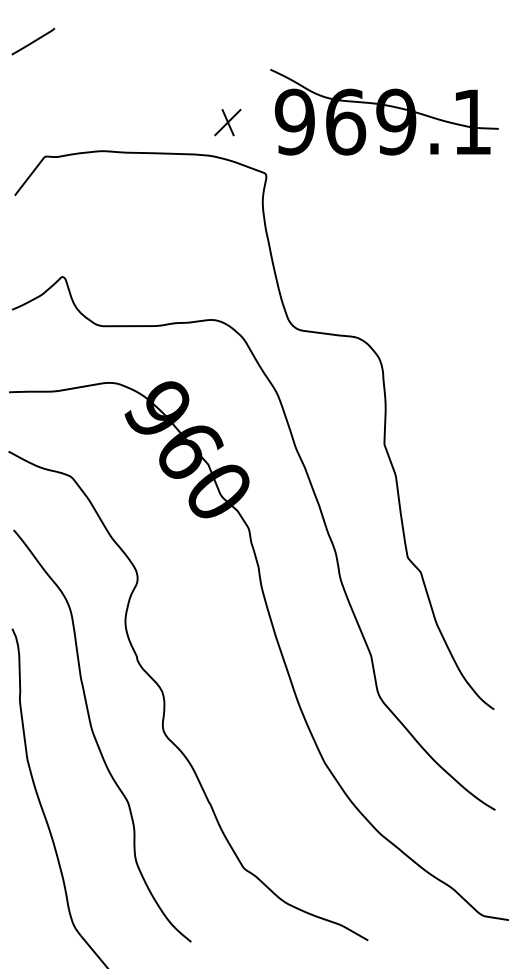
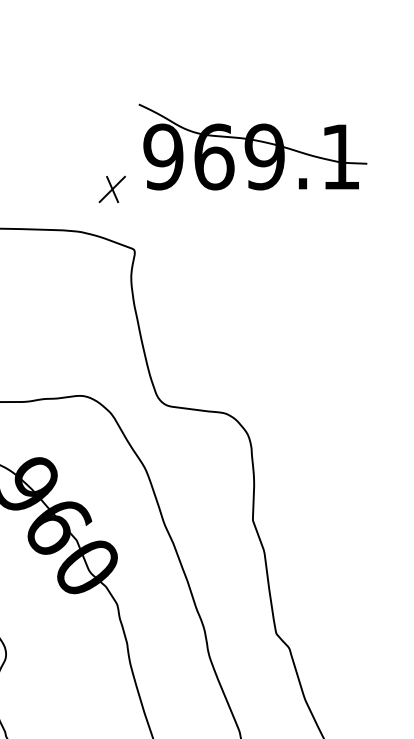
part: (384, 112) -> (252, 147), moved
part: (227, 122) -> (111, 189), moved

